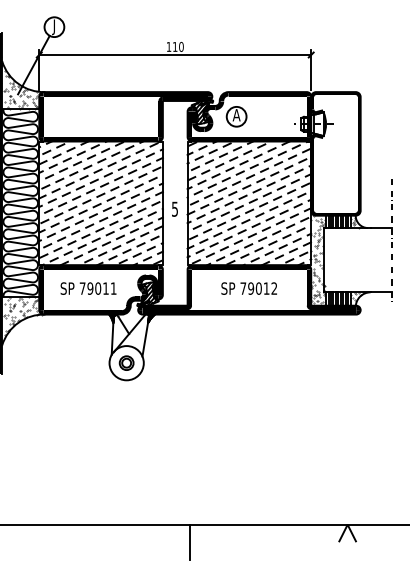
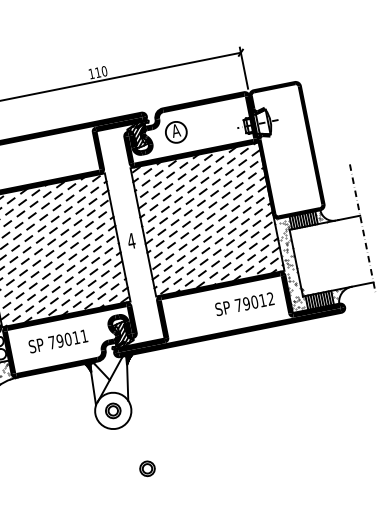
text: (174, 208) -> (130, 240), 5 -> 4
text: (248, 288) -> (243, 304), moved
part: (147, 422) -> (147, 468), added

